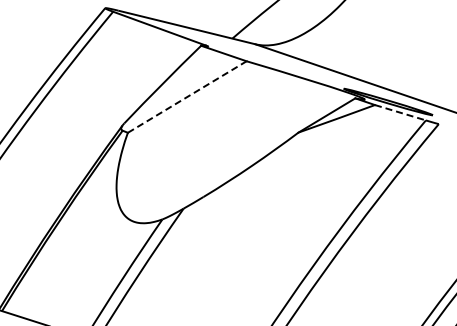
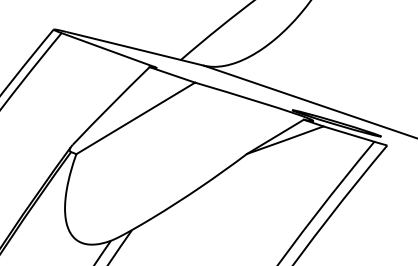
line: (187, 96) -> (135, 117), dashed -> solid
line: (400, 112) -> (348, 133), dashed -> solid

